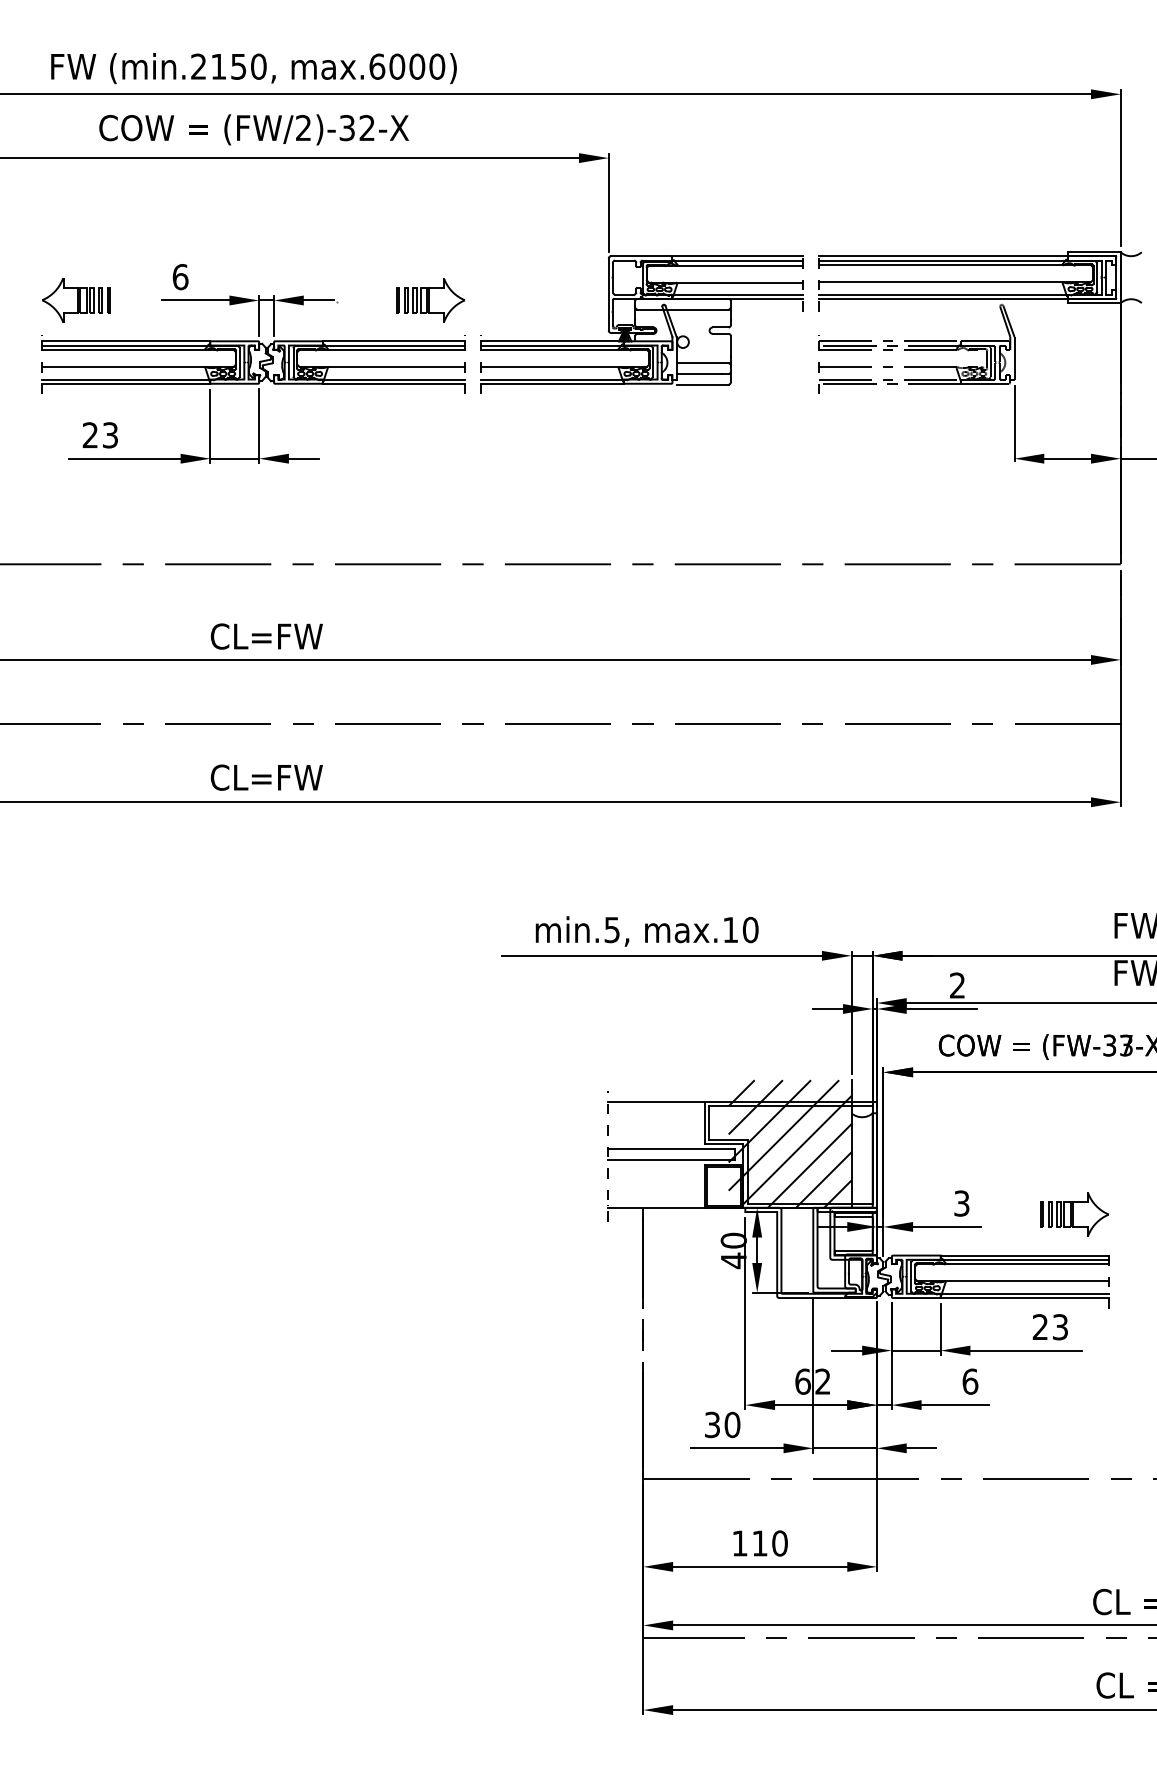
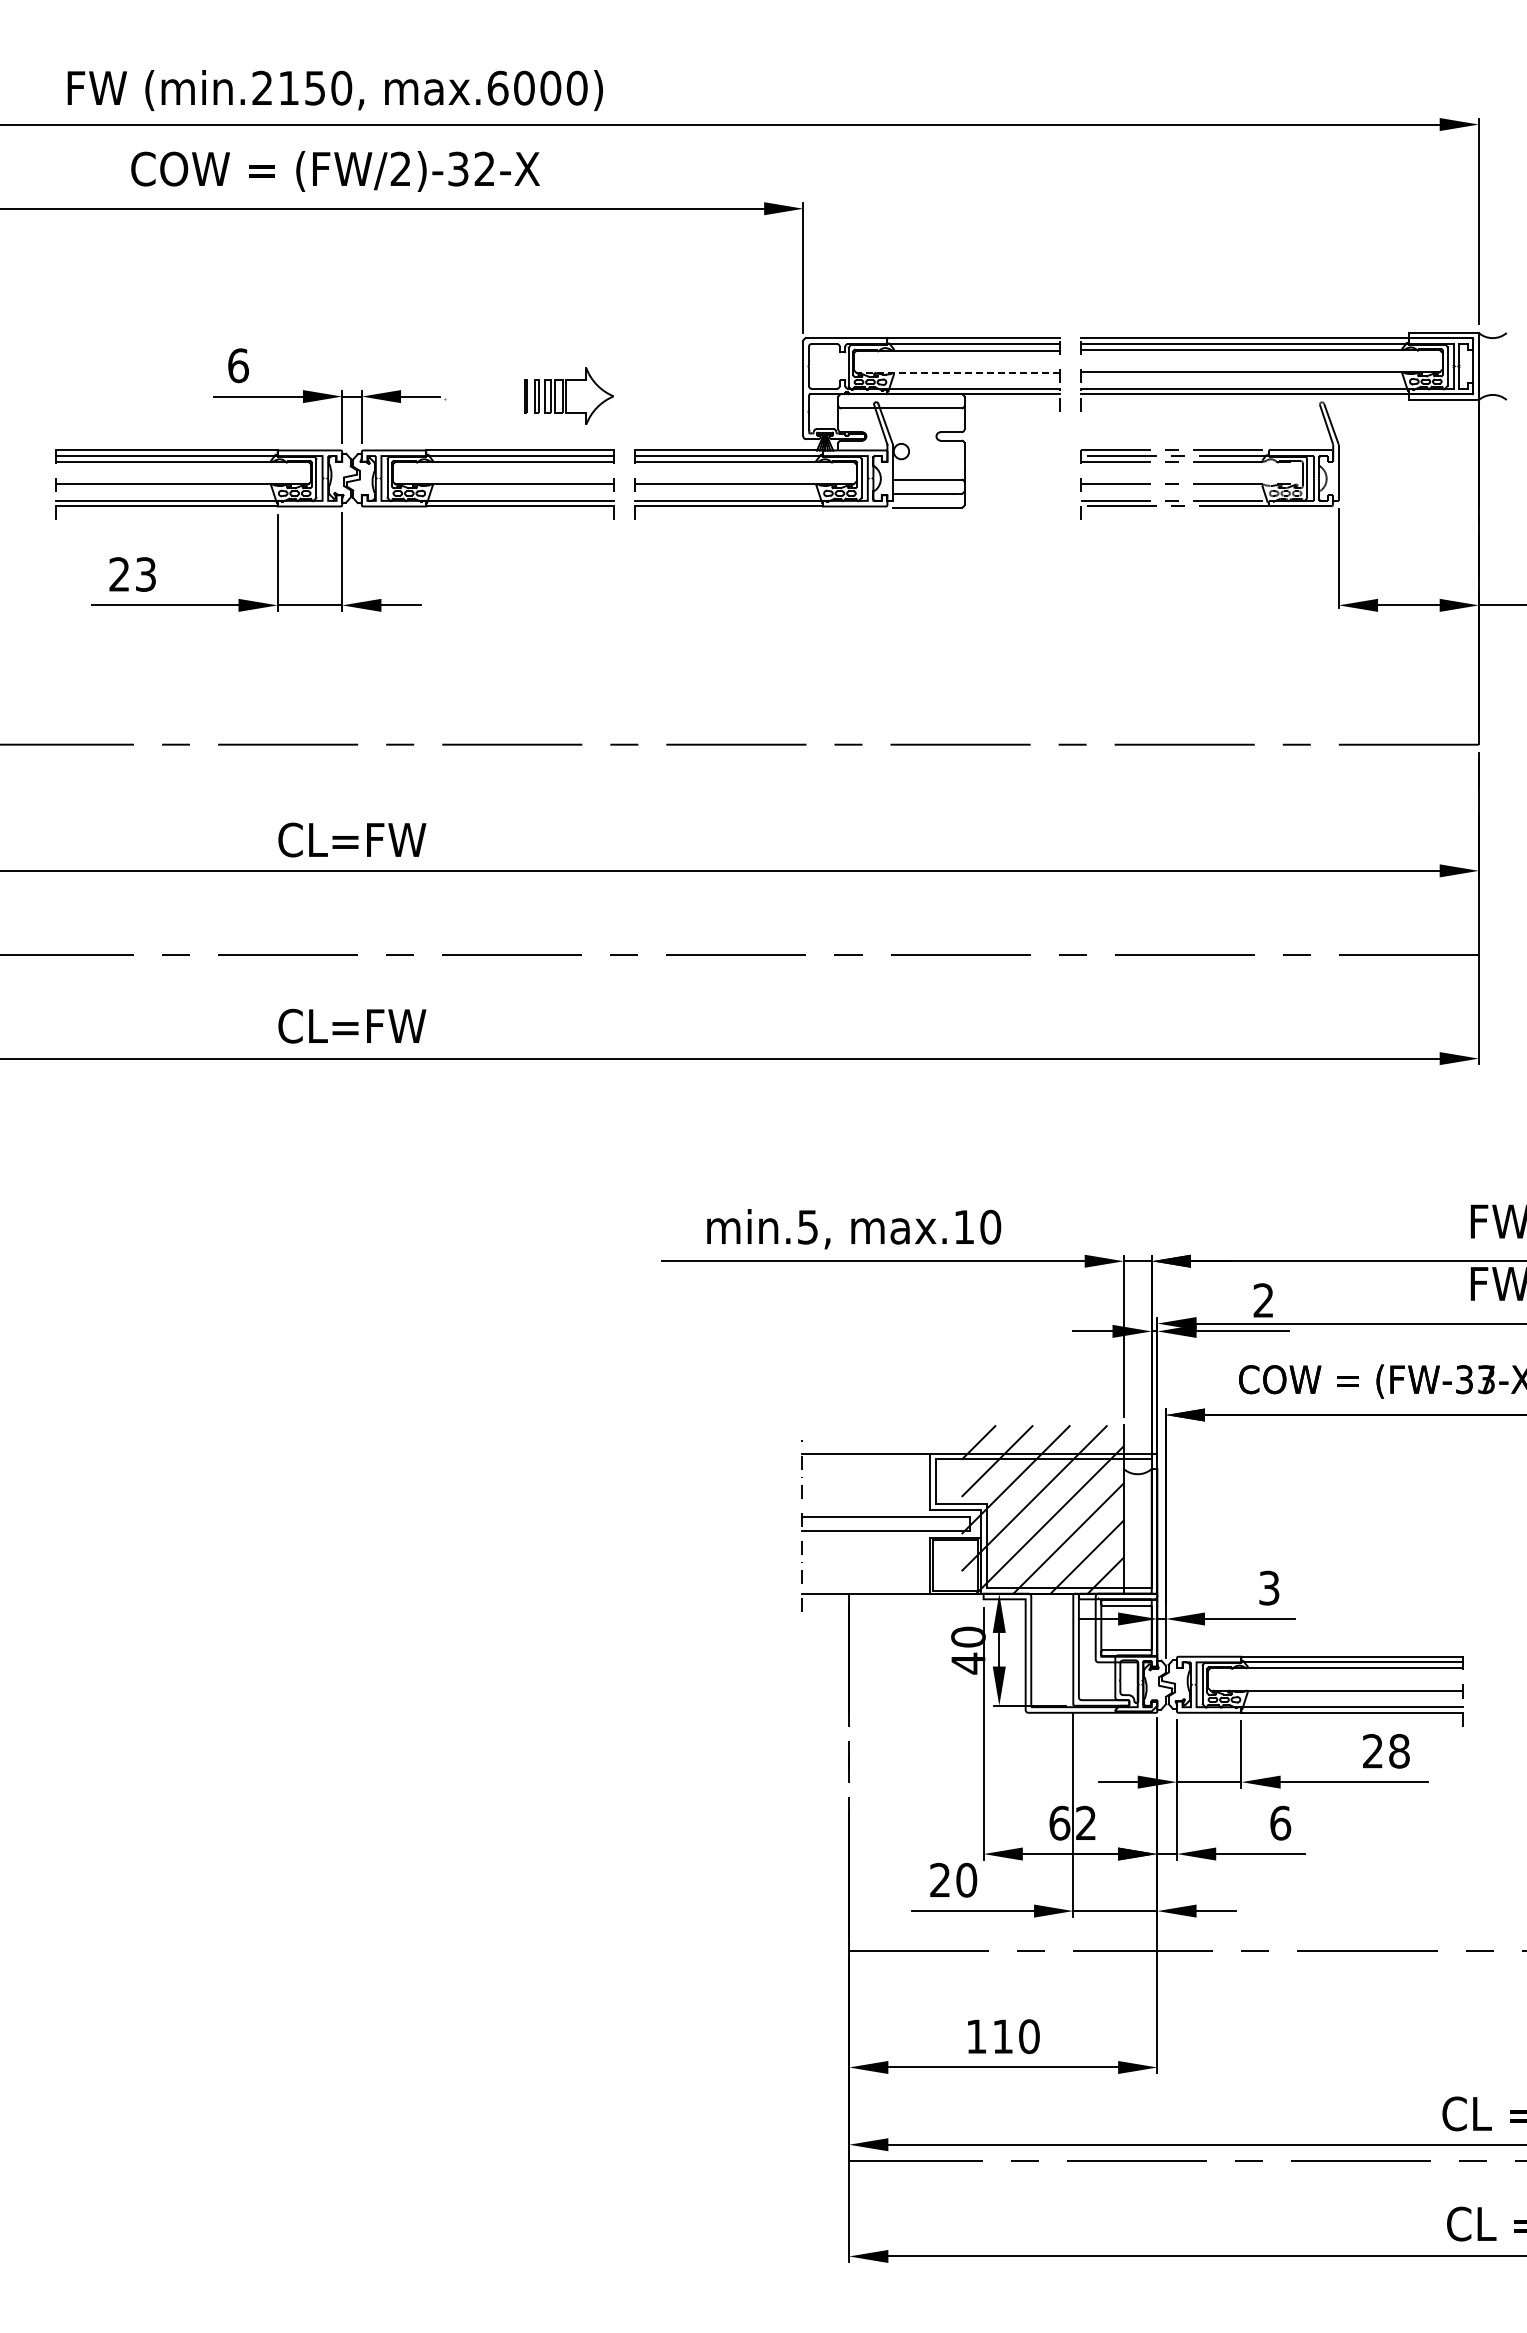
line: (726, 282) -> (958, 373), solid -> dashed
part: (76, 299) -> (100, 395), removed
part: (1074, 1214) -> (1418, 1602), removed
text: (1060, 1327) -> (1399, 1751), 23 -> 28
text: (712, 1425) -> (940, 1880), 30 -> 20

